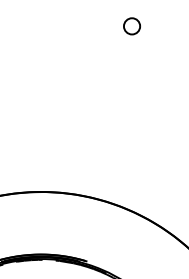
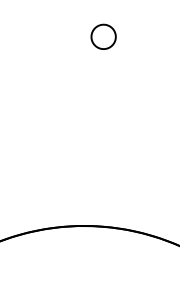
circle: (131, 26) -> (103, 37), size x1.4

